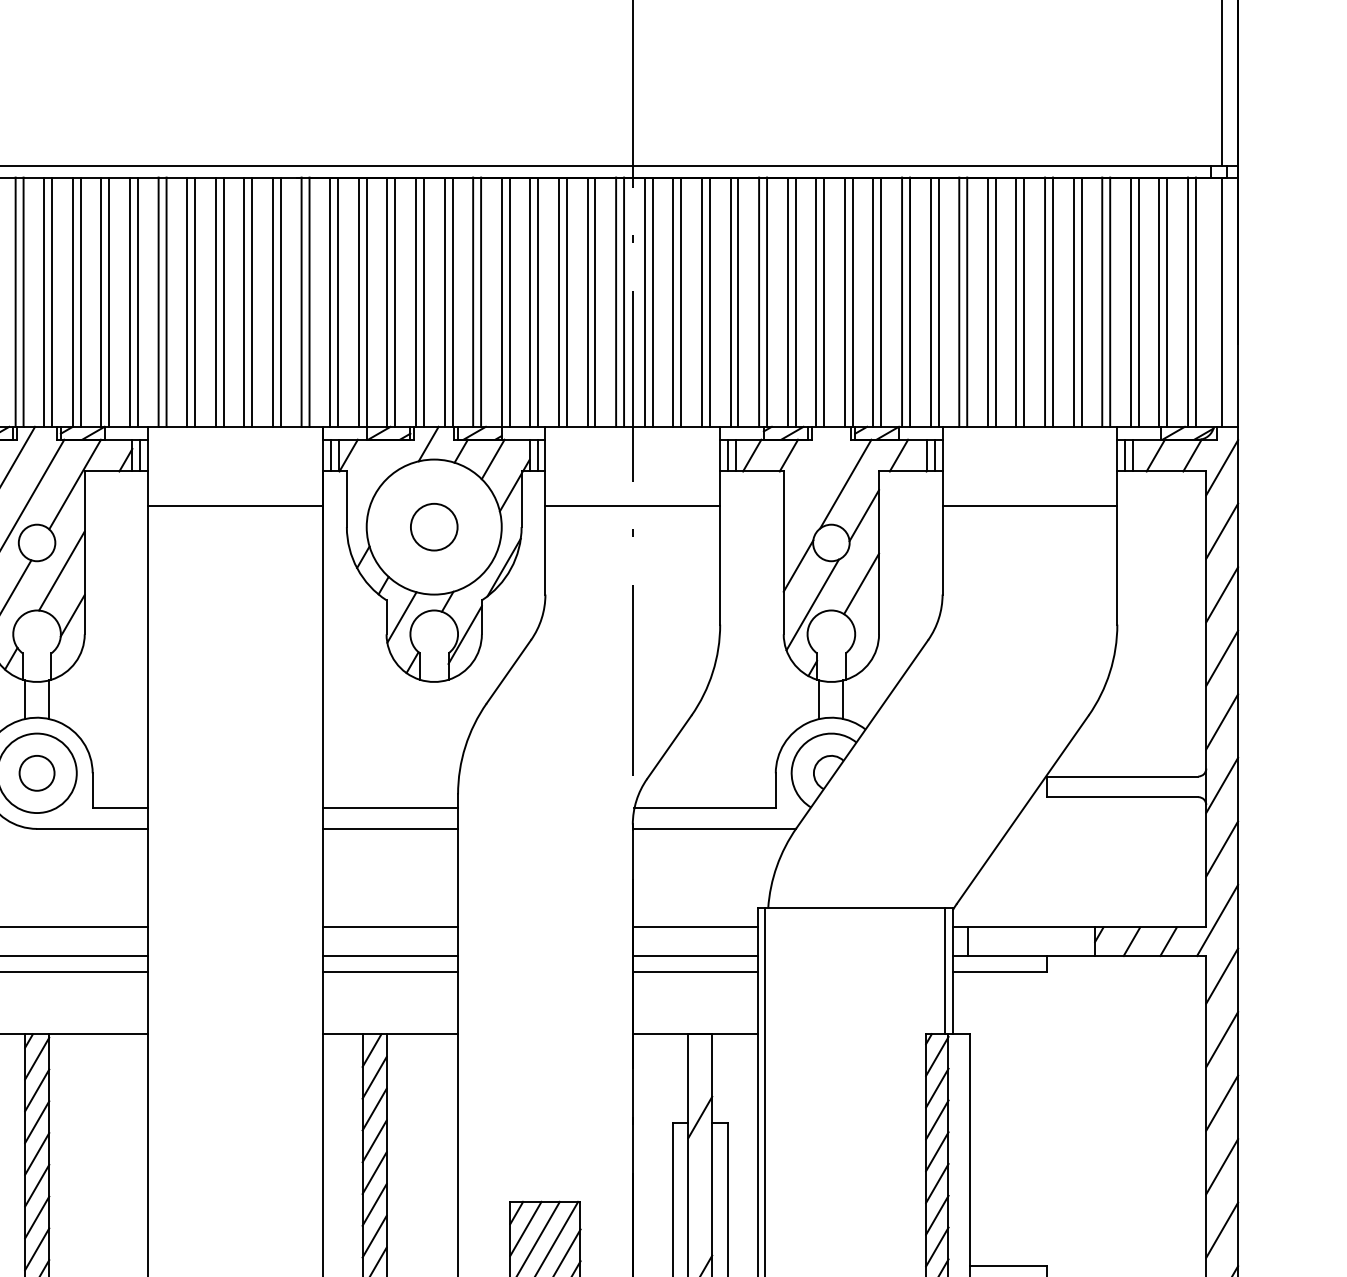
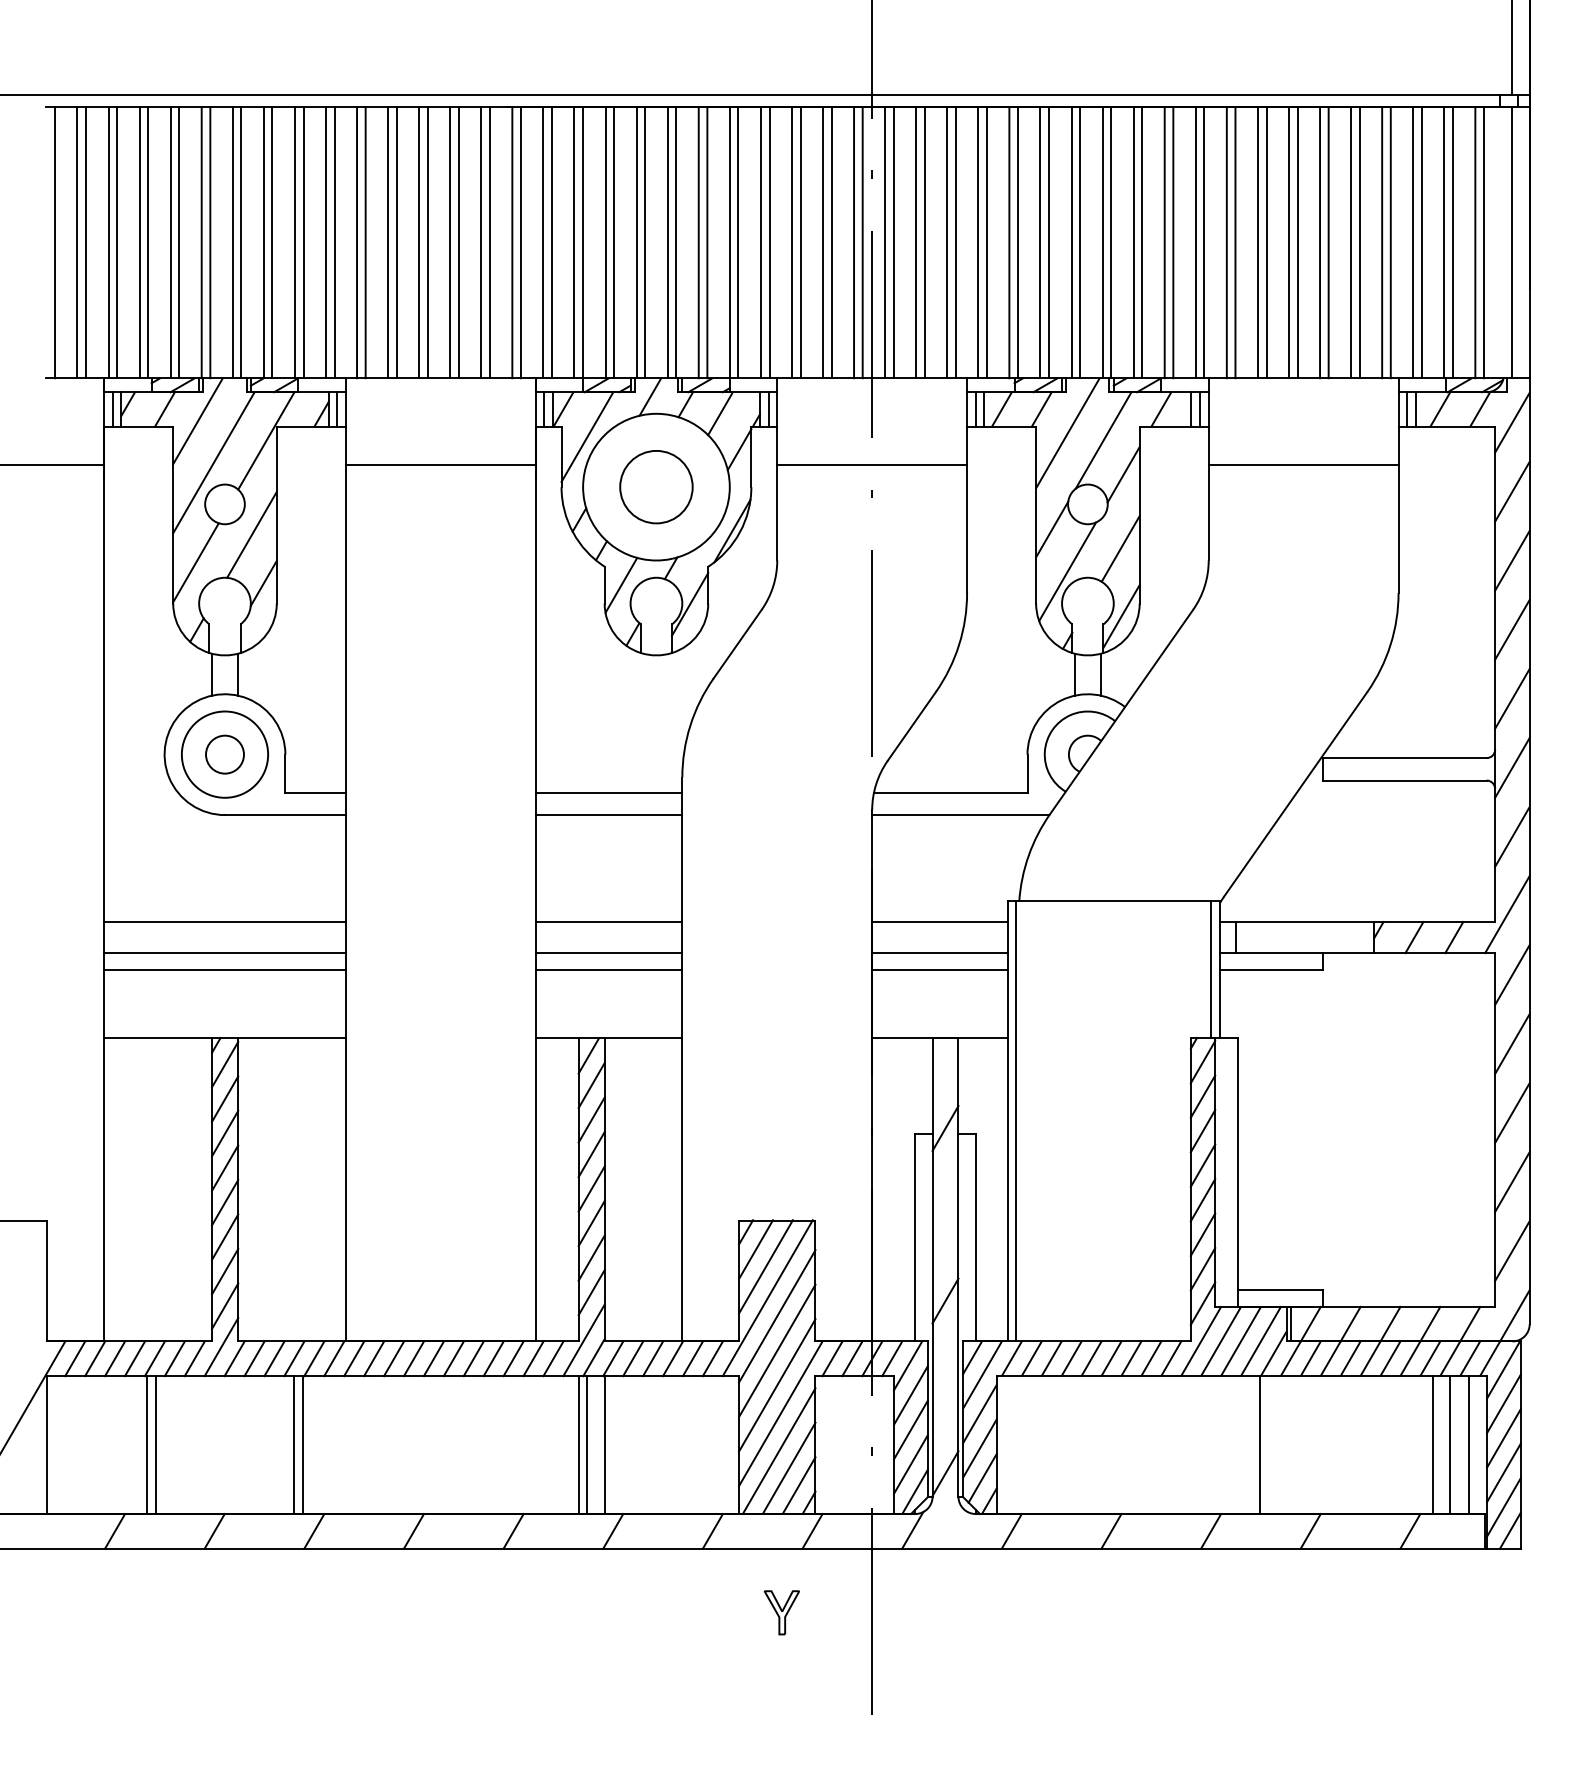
line: (812, 477) -> (1067, 433), added
line: (370, 480) -> (587, 436), added
circle: (434, 527) -> (656, 487), size x1.43
line: (862, 646) -> (1121, 616), added

